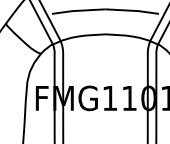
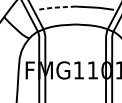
line: (78, 10) -> (56, 7), solid -> dashed

